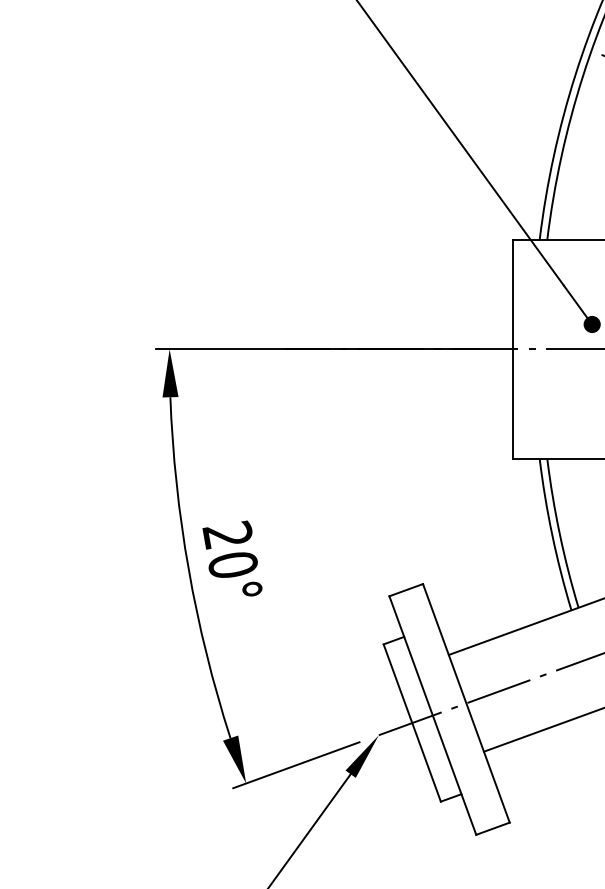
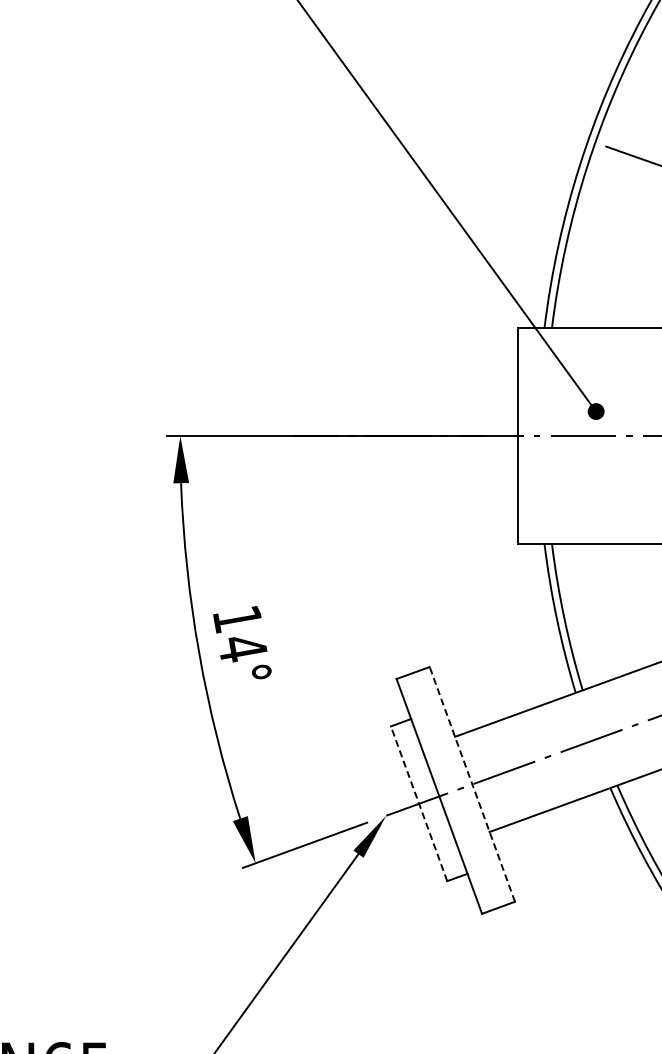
text: (229, 550) -> (239, 633), 20° -> 14°
line: (466, 703) -> (472, 784), solid -> dashed
line: (411, 722) -> (418, 803), solid -> dashed

